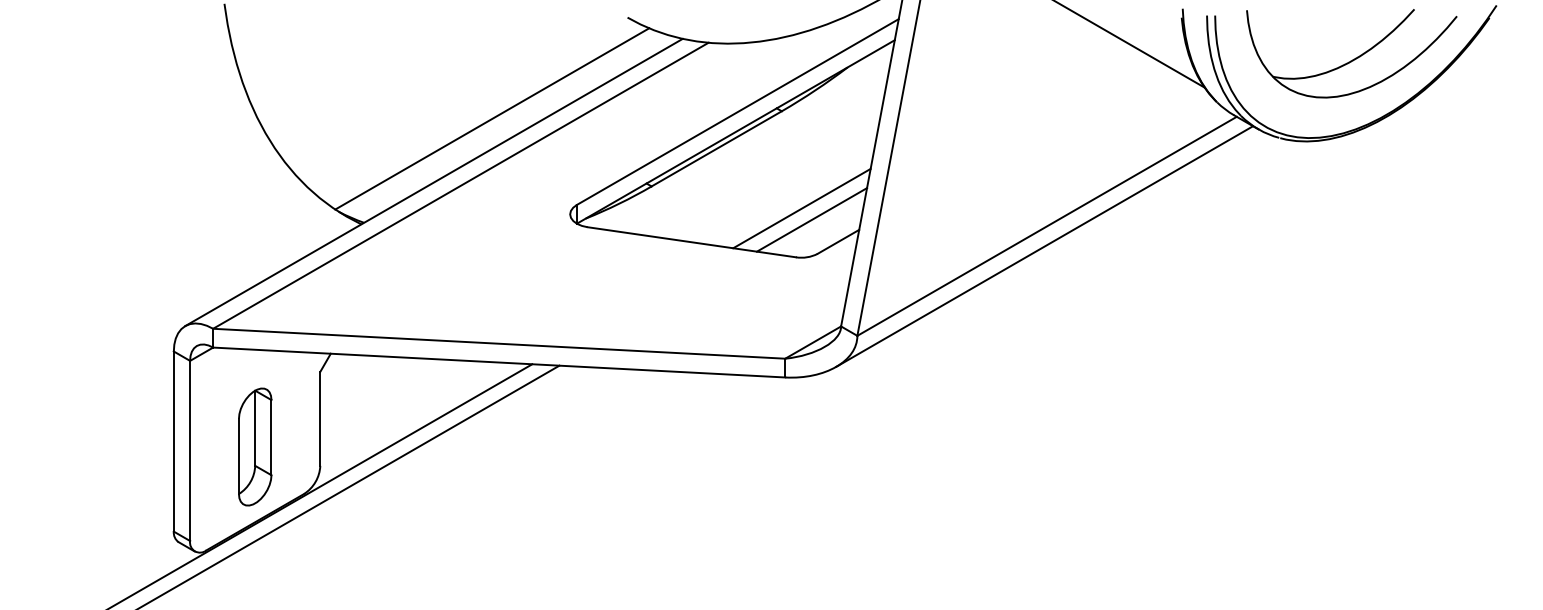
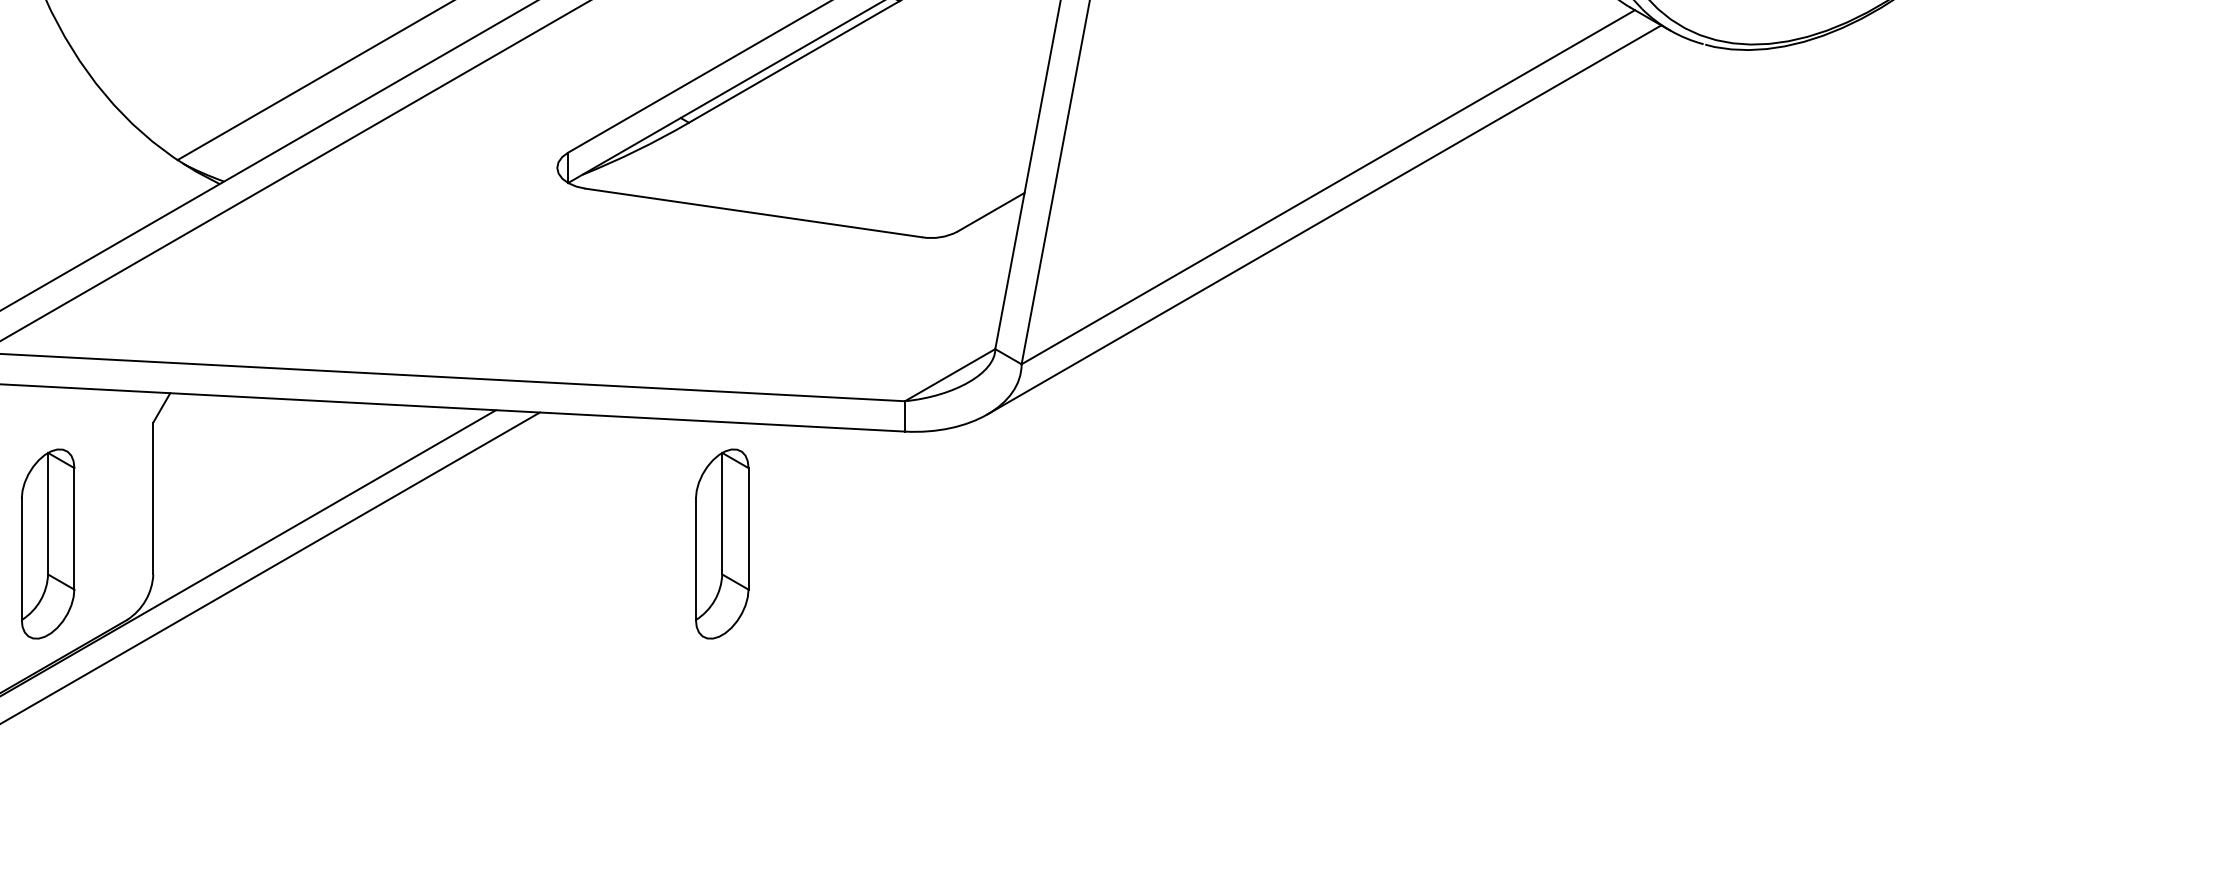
line: (801, 208) -> (931, 158), removed
line: (811, 219) -> (947, 176), removed
part: (672, 446) -> (722, 543), added

